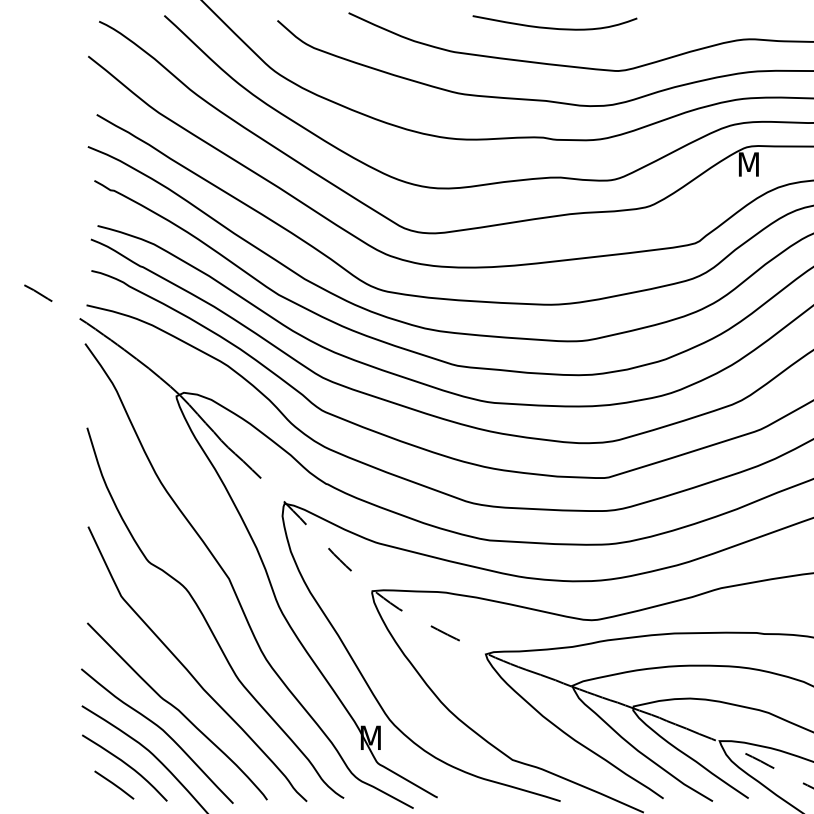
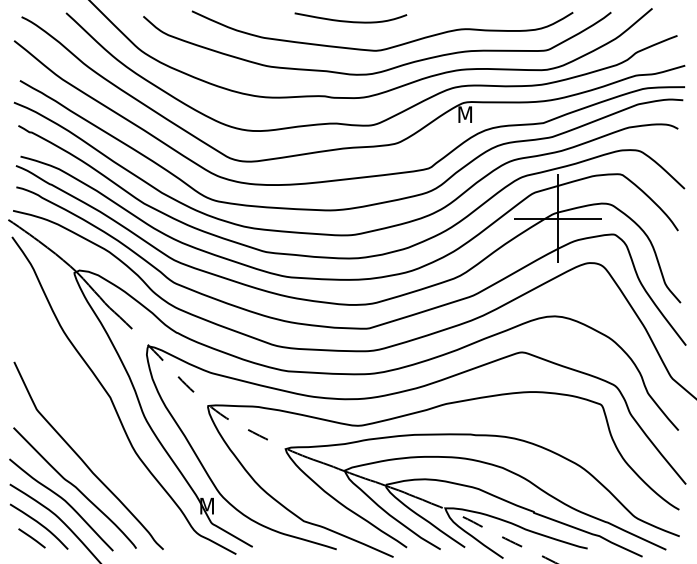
curve: (551, 26) -> (348, 20), moved
curve: (205, 616) -> (94, 423), removed

